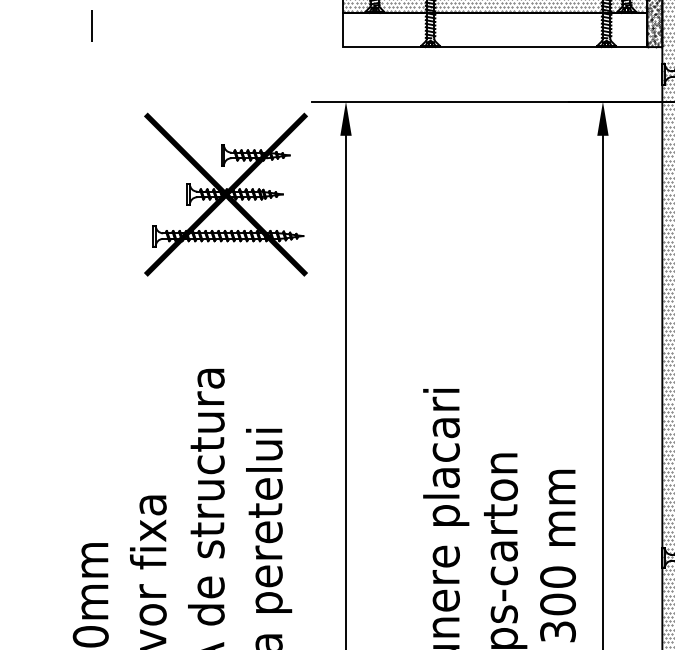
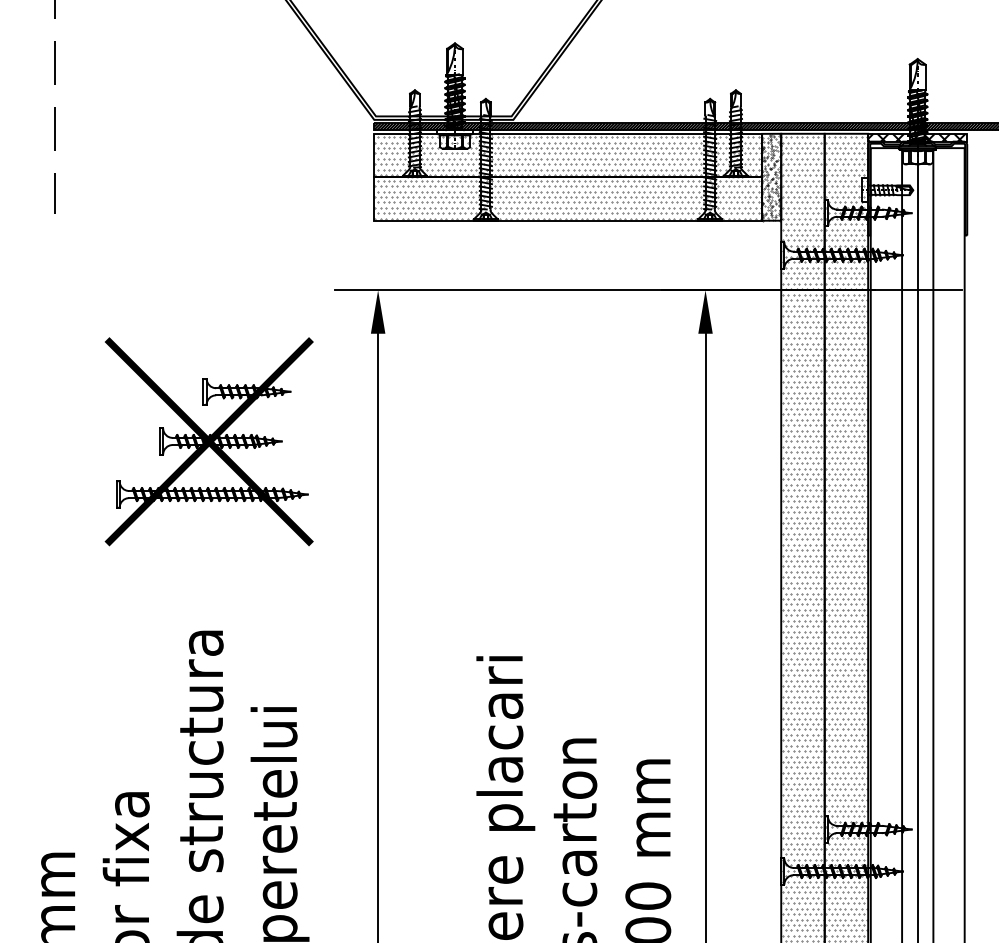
hatch: (495, 30) -> (568, 199), added
part: (225, 194) -> (208, 441), moved

